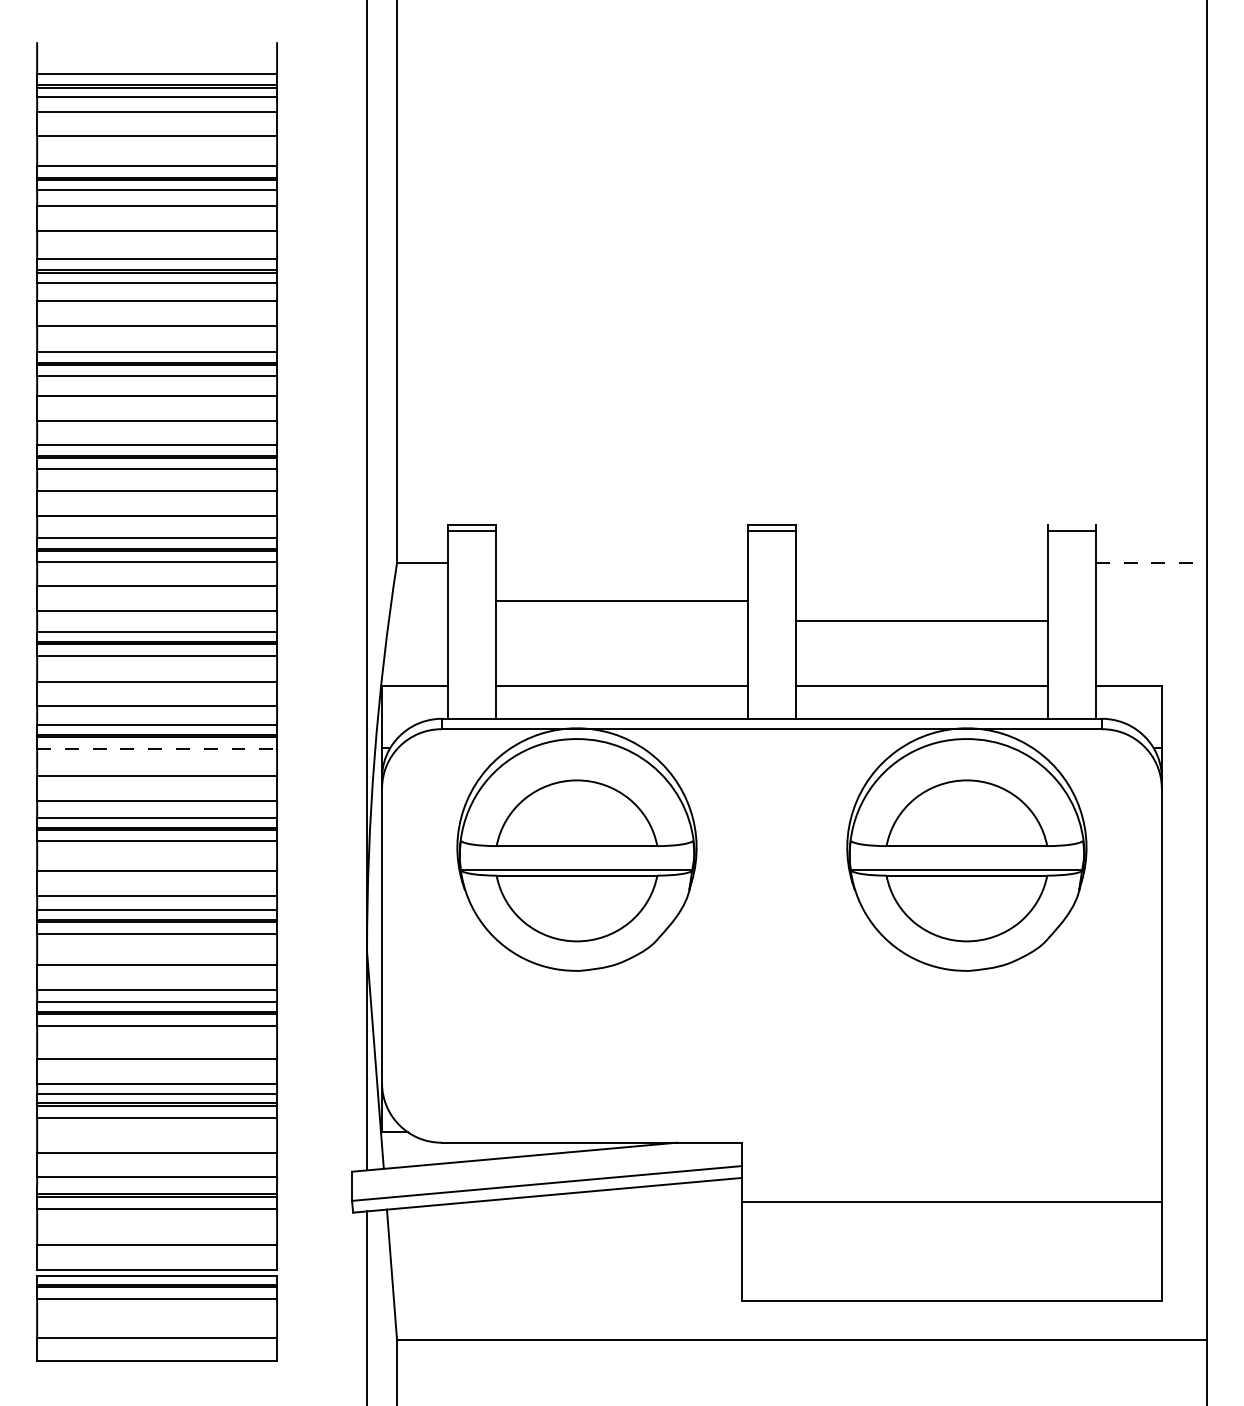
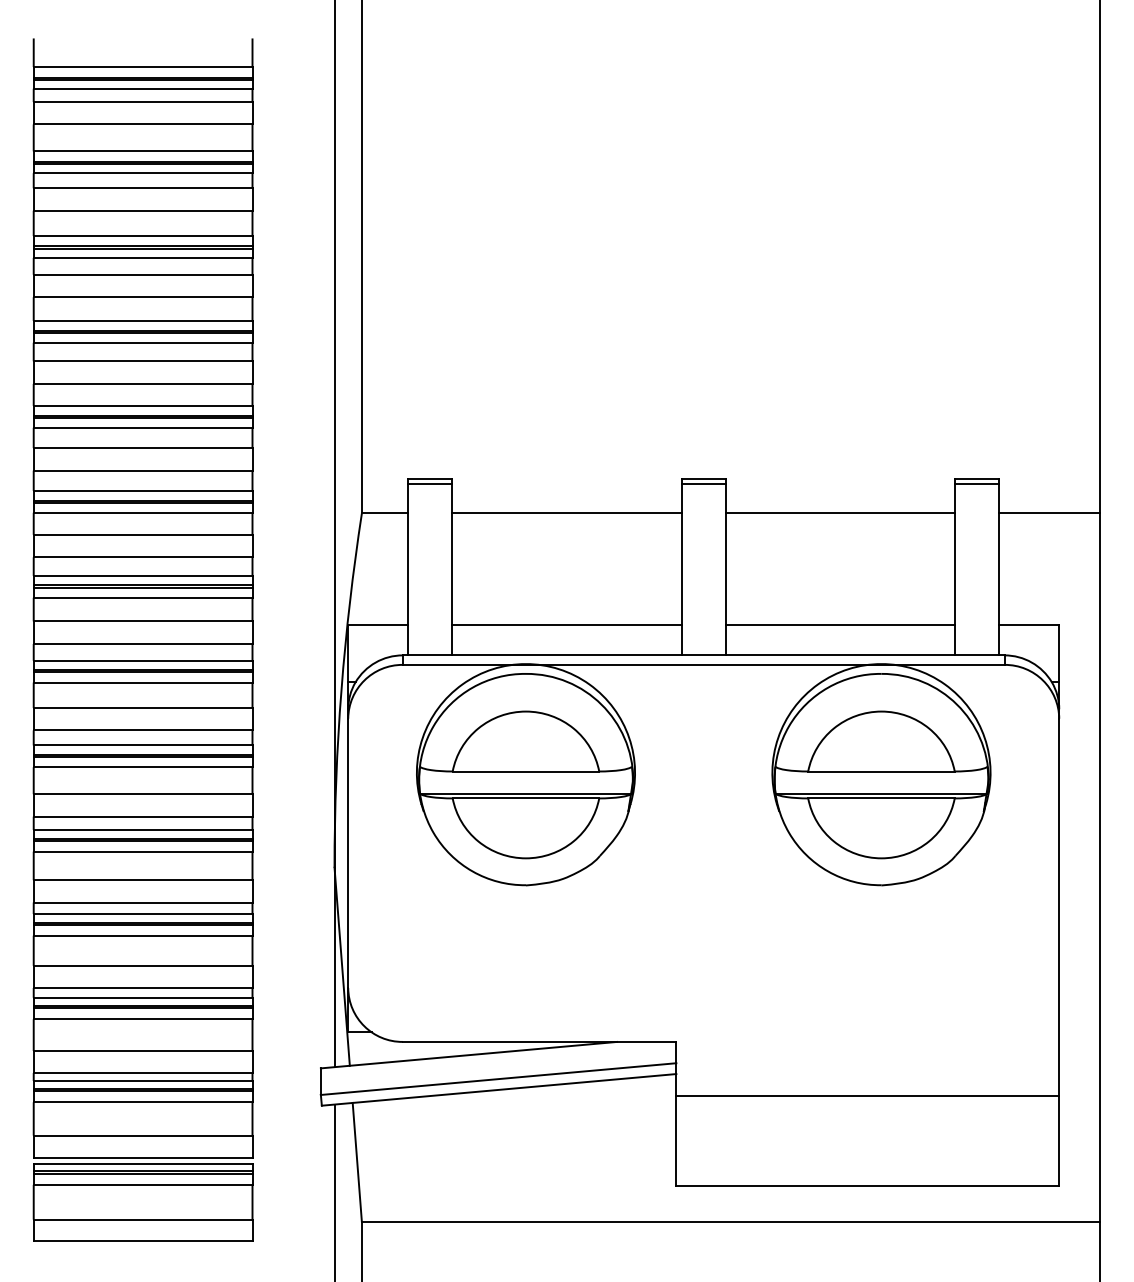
line: (1071, 525) -> (976, 479), added
line: (1151, 563) -> (1049, 513), dashed -> solid
line: (621, 601) -> (566, 513), moved
line: (921, 621) -> (840, 513), moved
line: (157, 748) -> (143, 682), dashed -> solid
line: (157, 1185) -> (143, 1080), added

